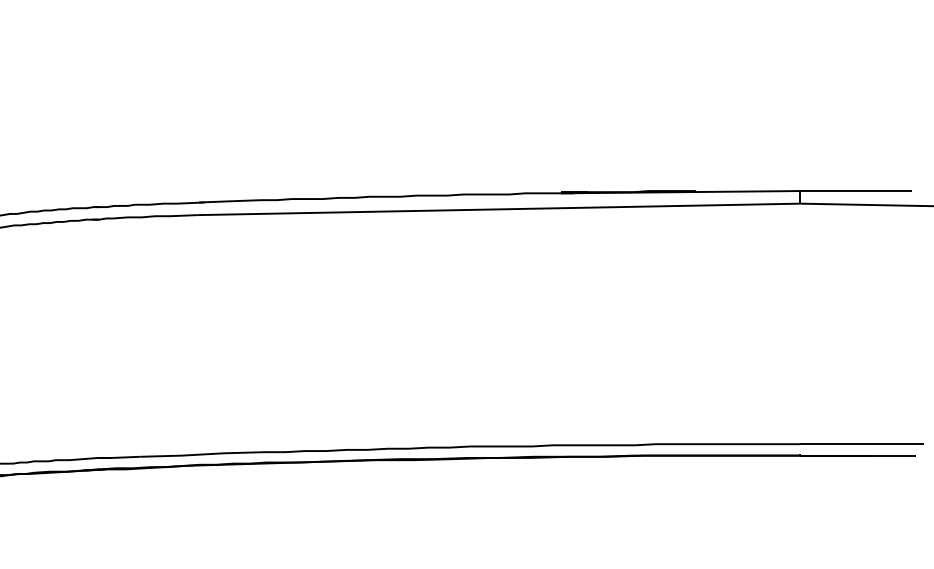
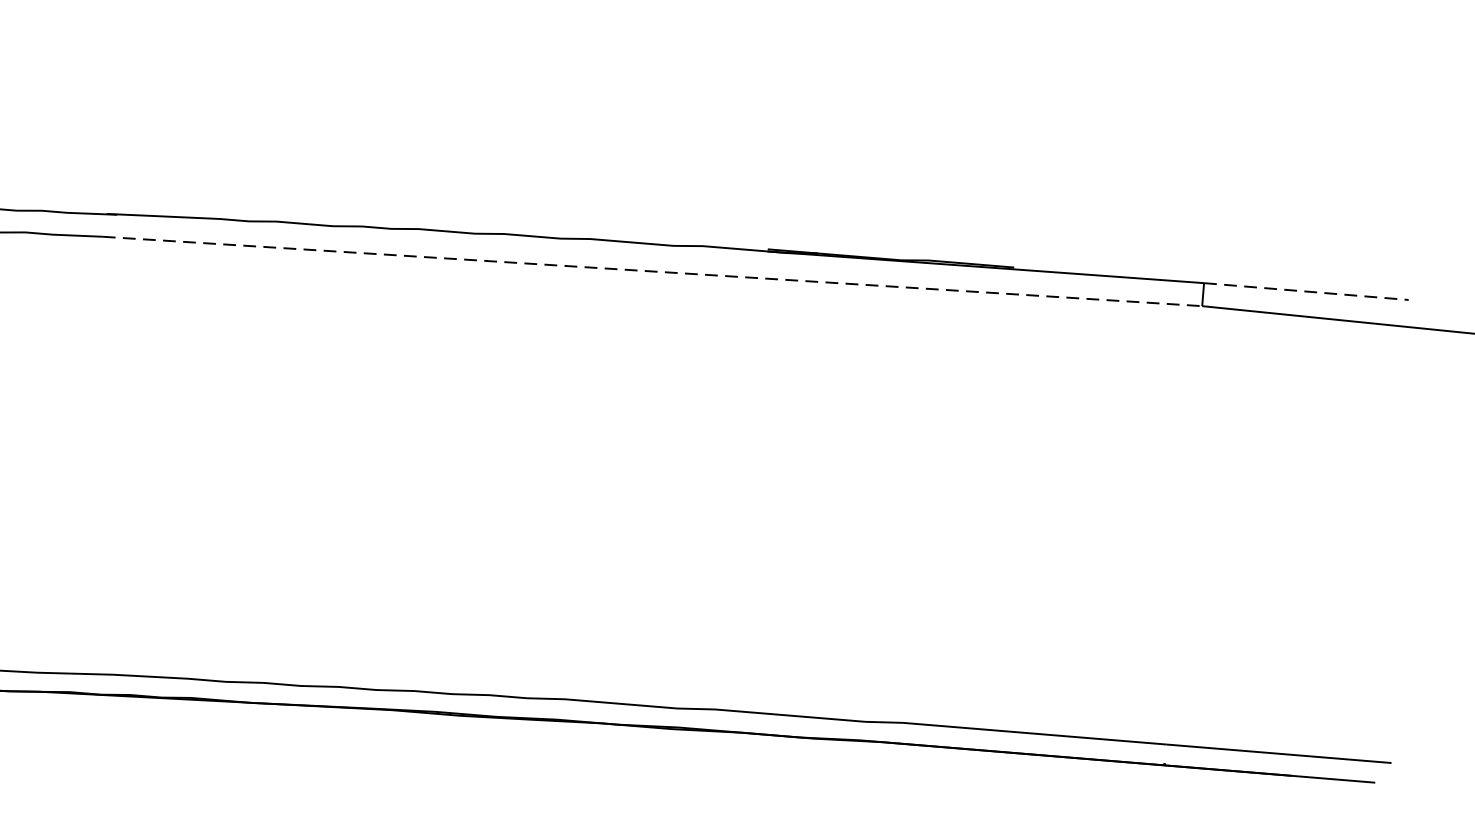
line: (856, 191) -> (1306, 292), solid -> dashed
line: (499, 209) -> (653, 271), solid -> dashed

